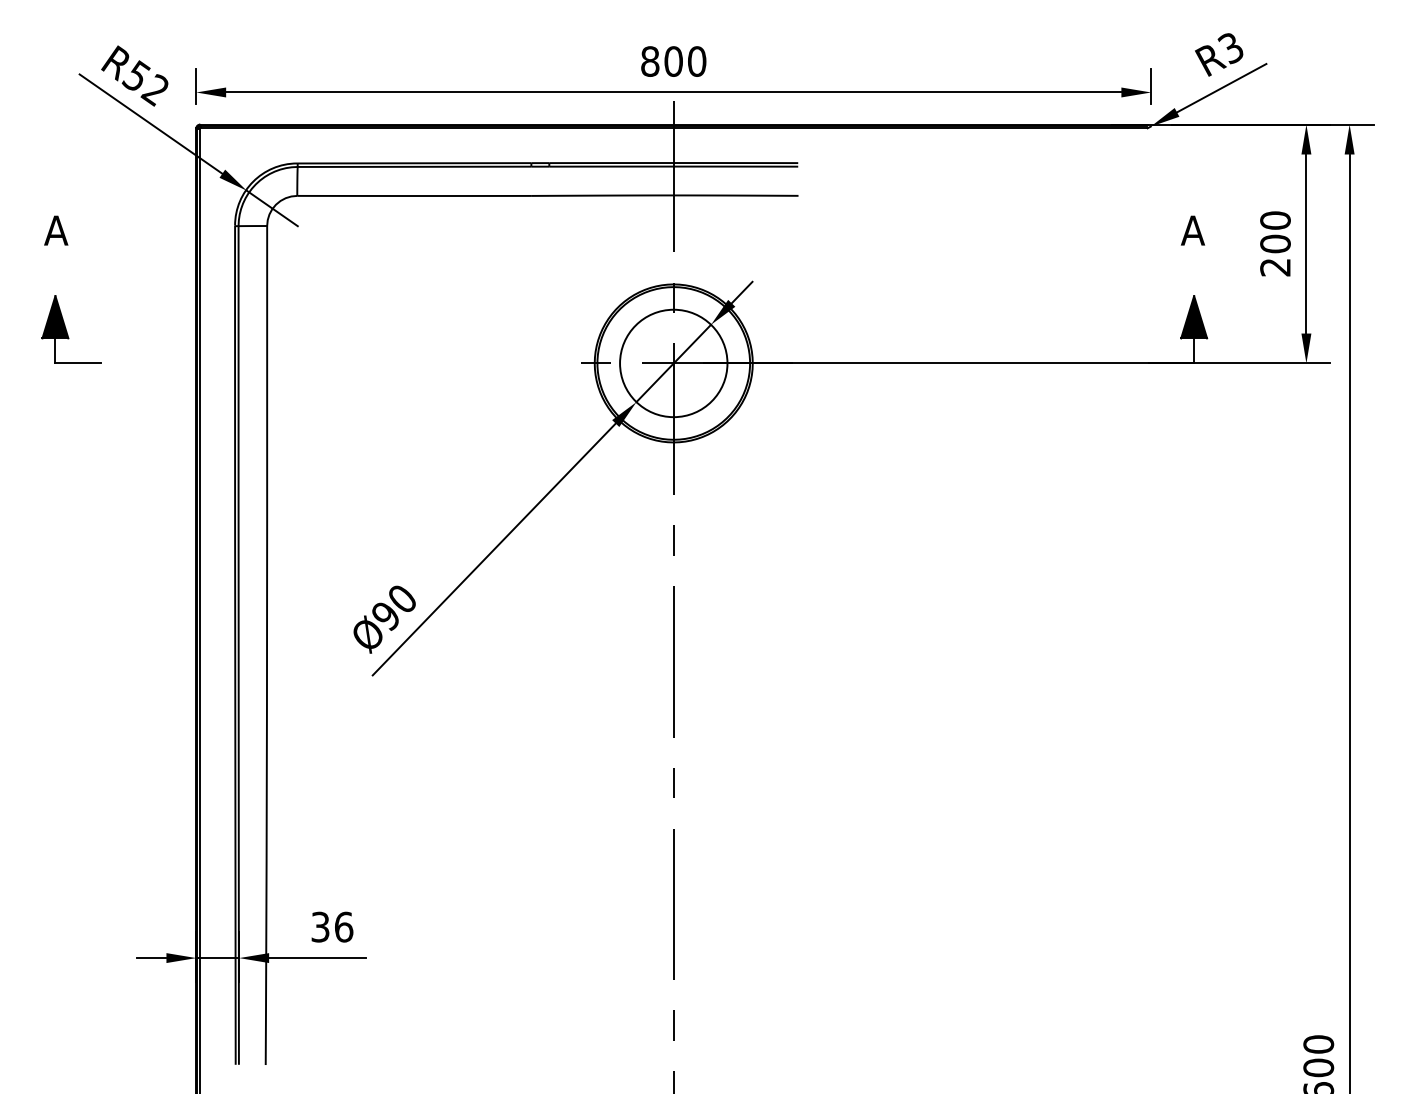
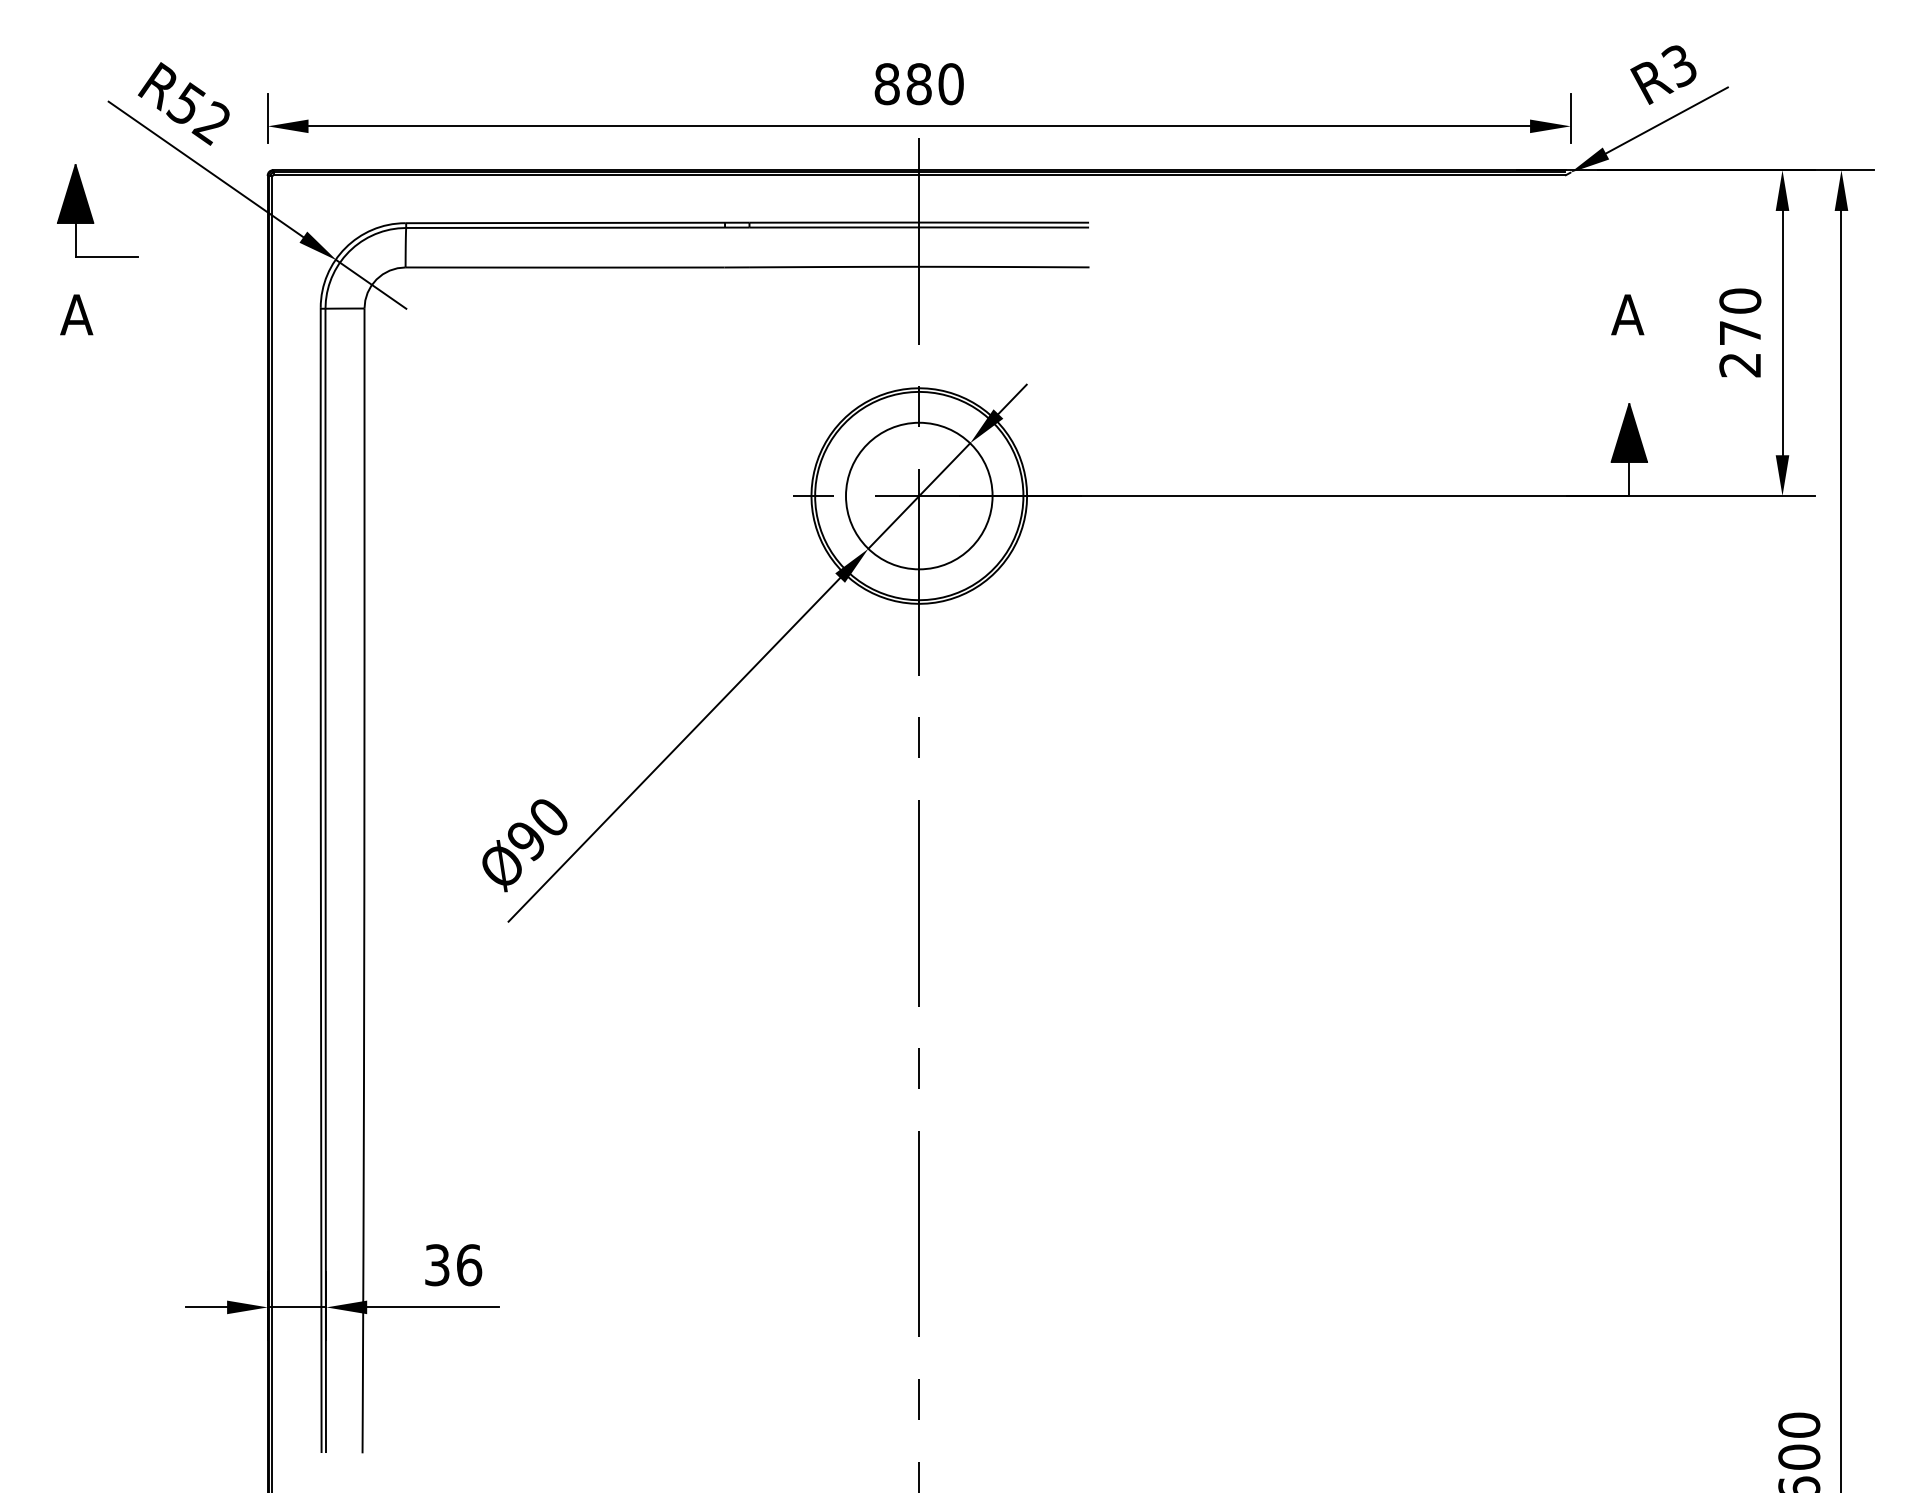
text: (673, 61) -> (918, 84), 800 -> 880
text: (1275, 243) -> (1740, 332), 200 -> 270
part: (67, 330) -> (91, 212), moved

